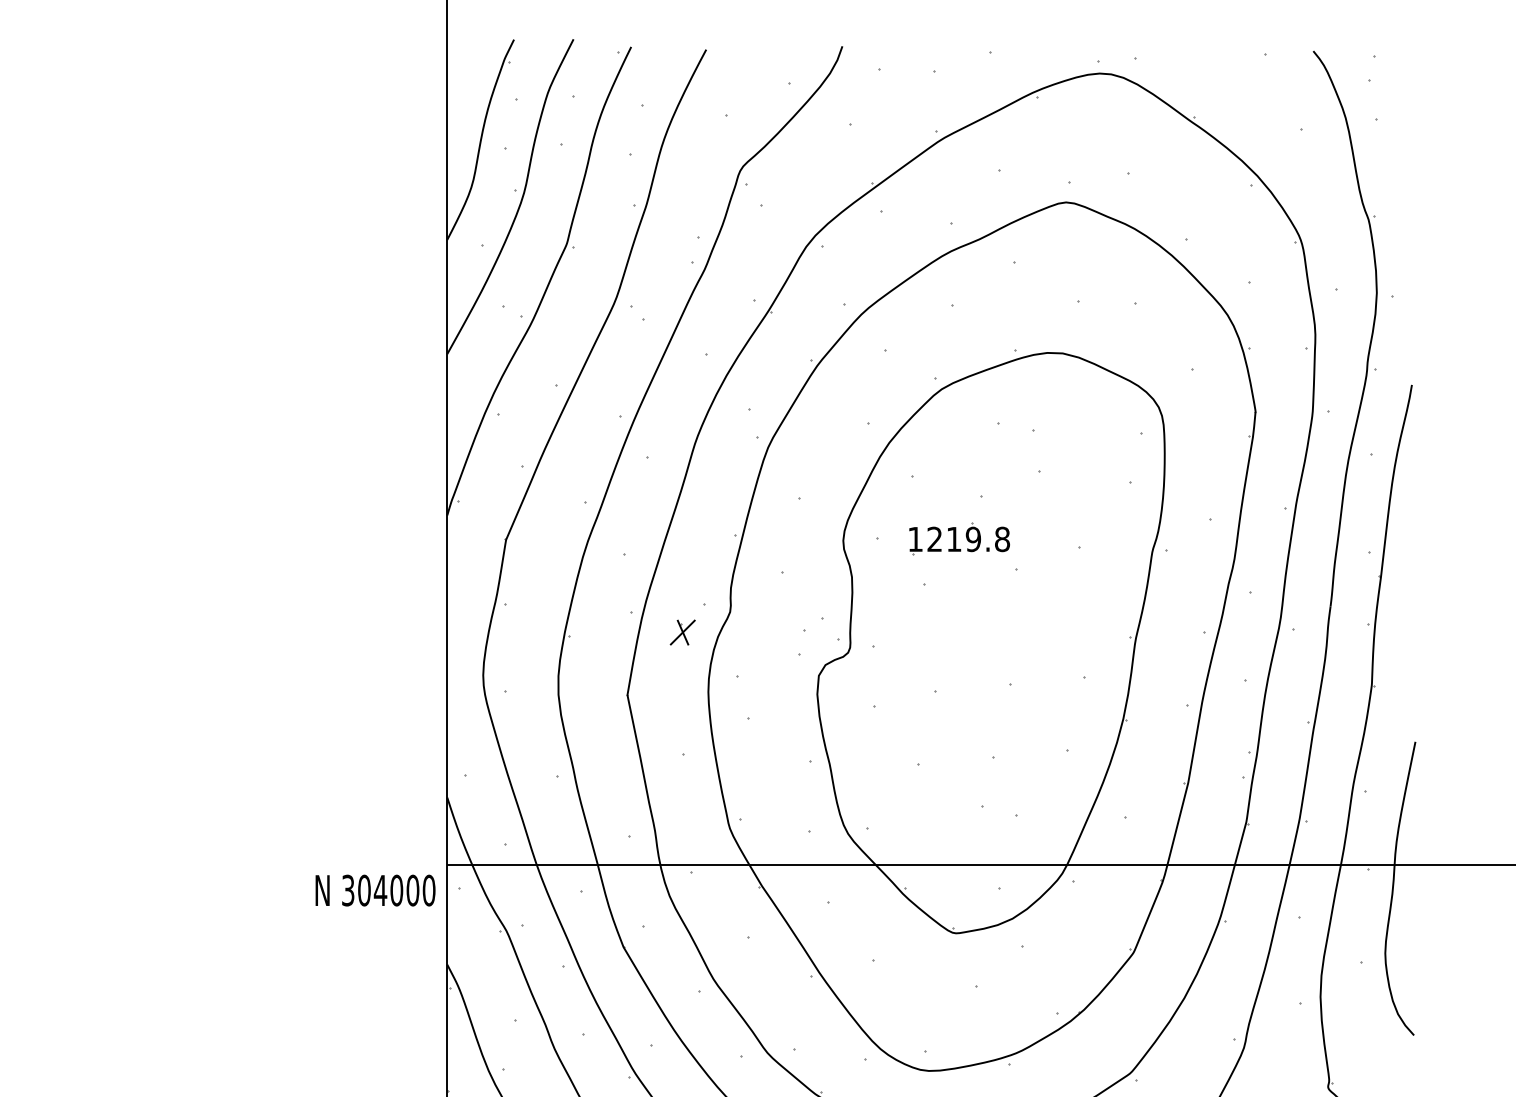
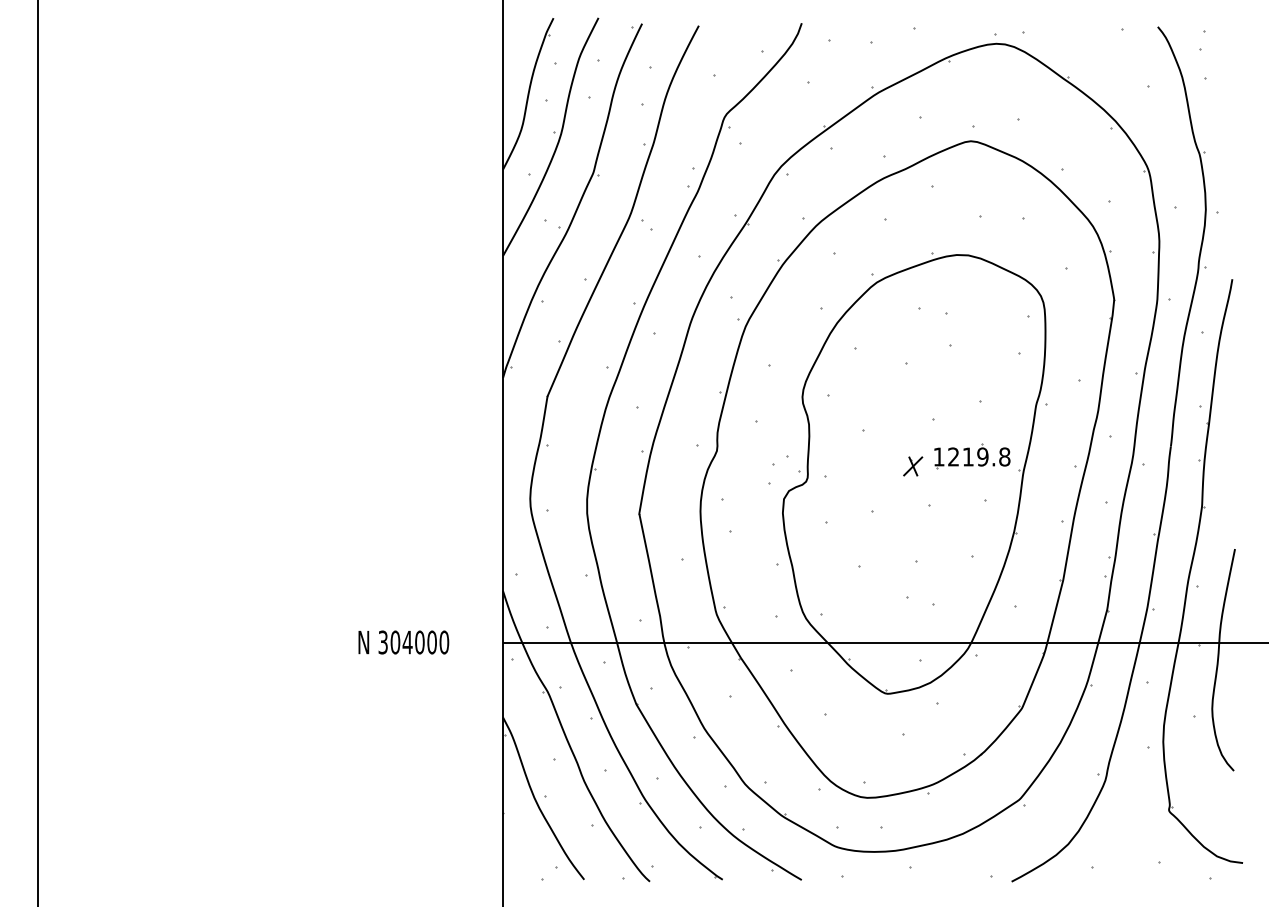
part: (959, 538) -> (972, 456), moved
part: (683, 632) -> (913, 466), moved
text: (375, 890) -> (403, 642), moved

